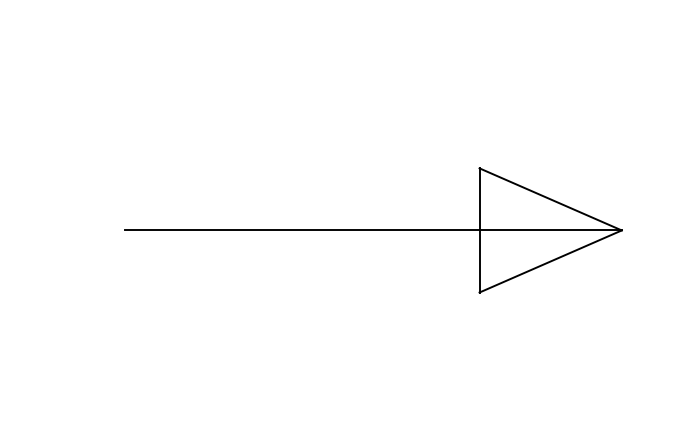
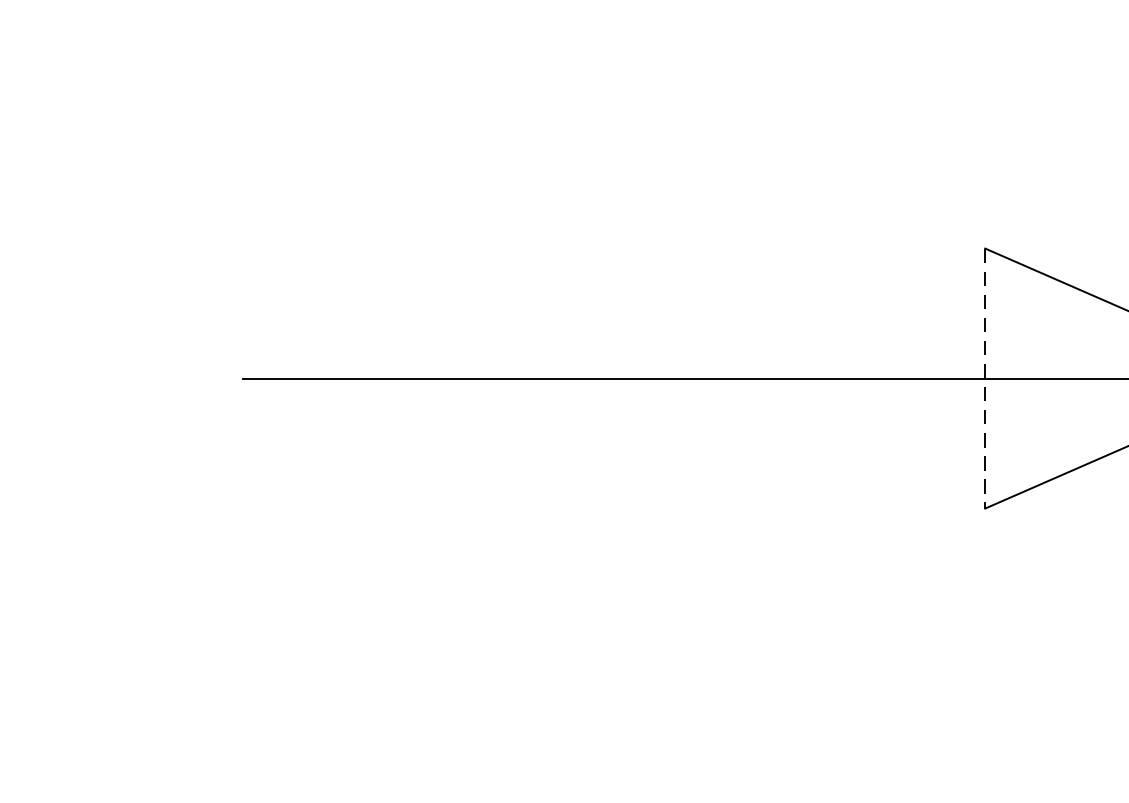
line: (479, 230) -> (985, 378), solid -> dashed

